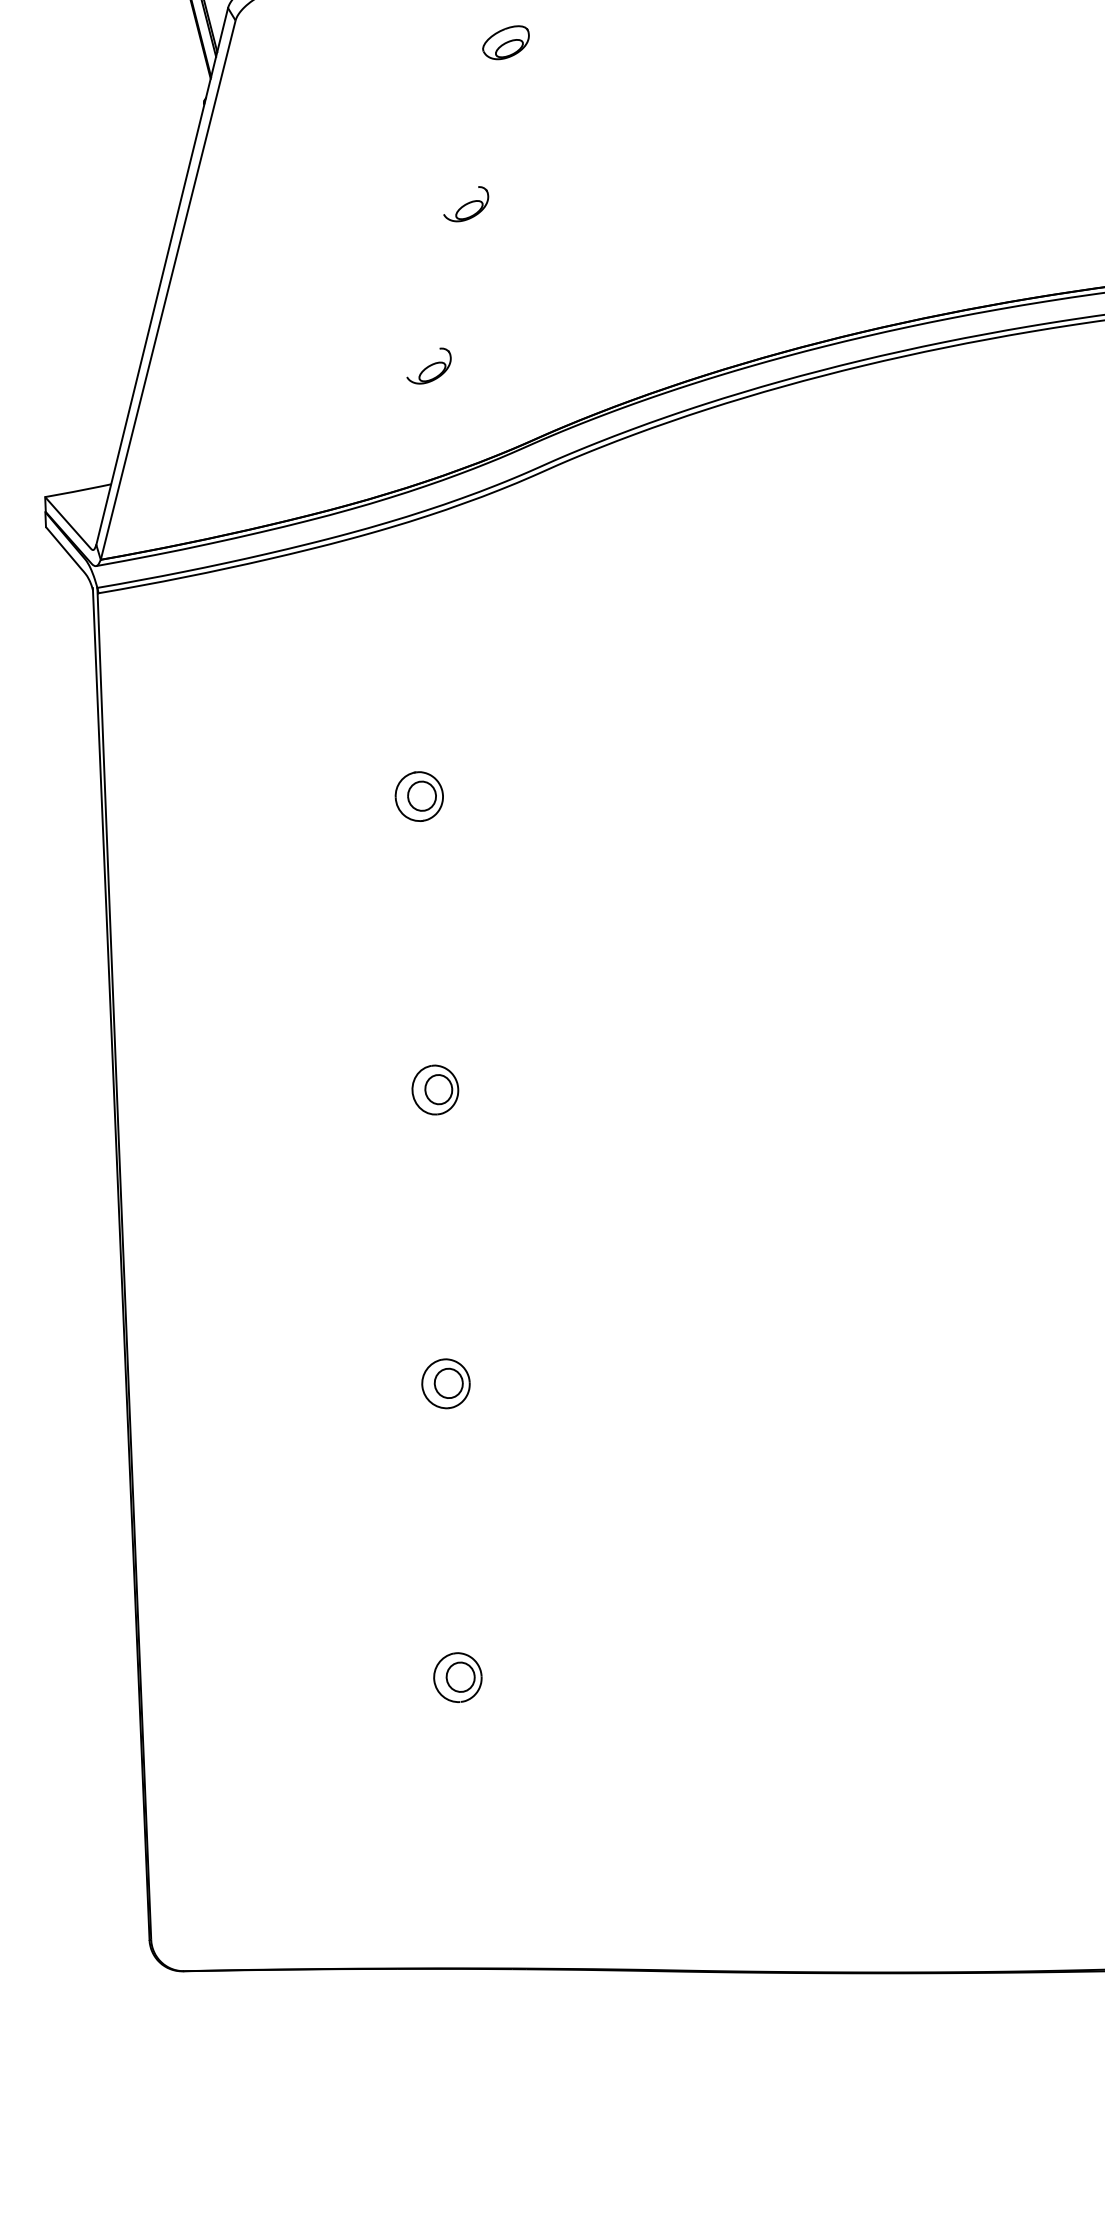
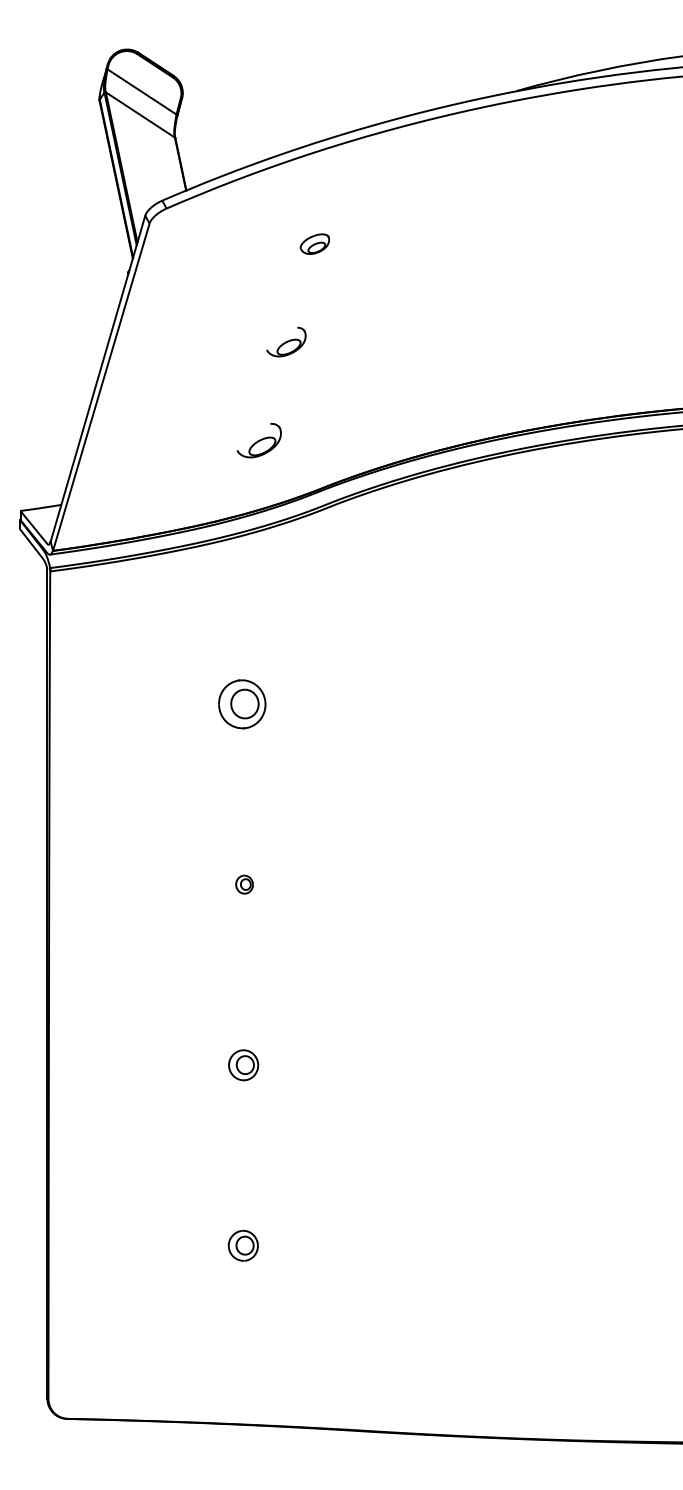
part: (464, 204) -> (285, 342), size x1.4
part: (429, 366) -> (259, 440), size x1.6
part: (419, 796) -> (242, 704), size x1.6
part: (435, 1089) -> (244, 884), size x0.6

